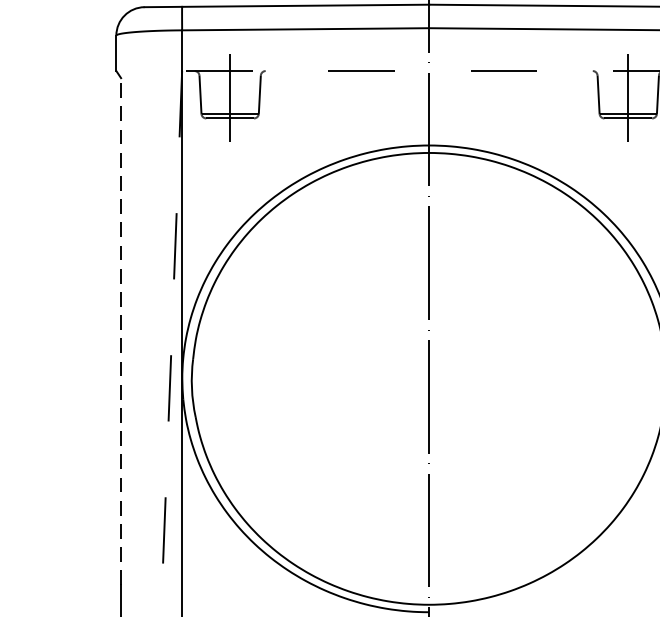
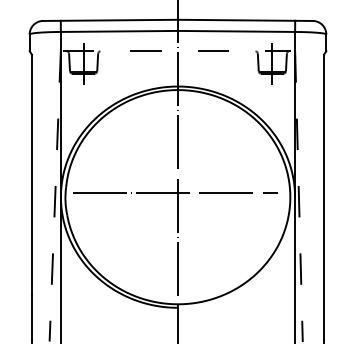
line: (120, 331) -> (31, 174), dashed -> solid
line: (423, 368) -> (175, 192), added

